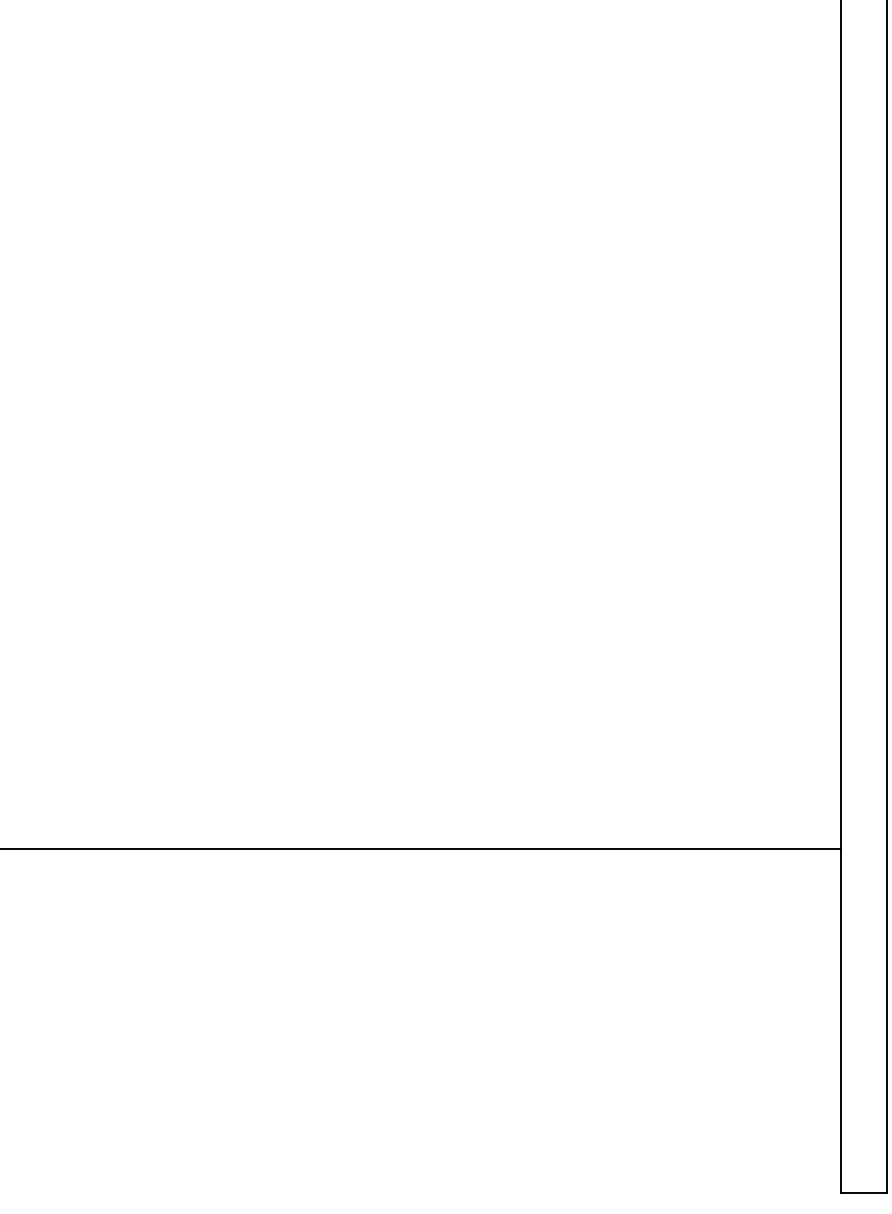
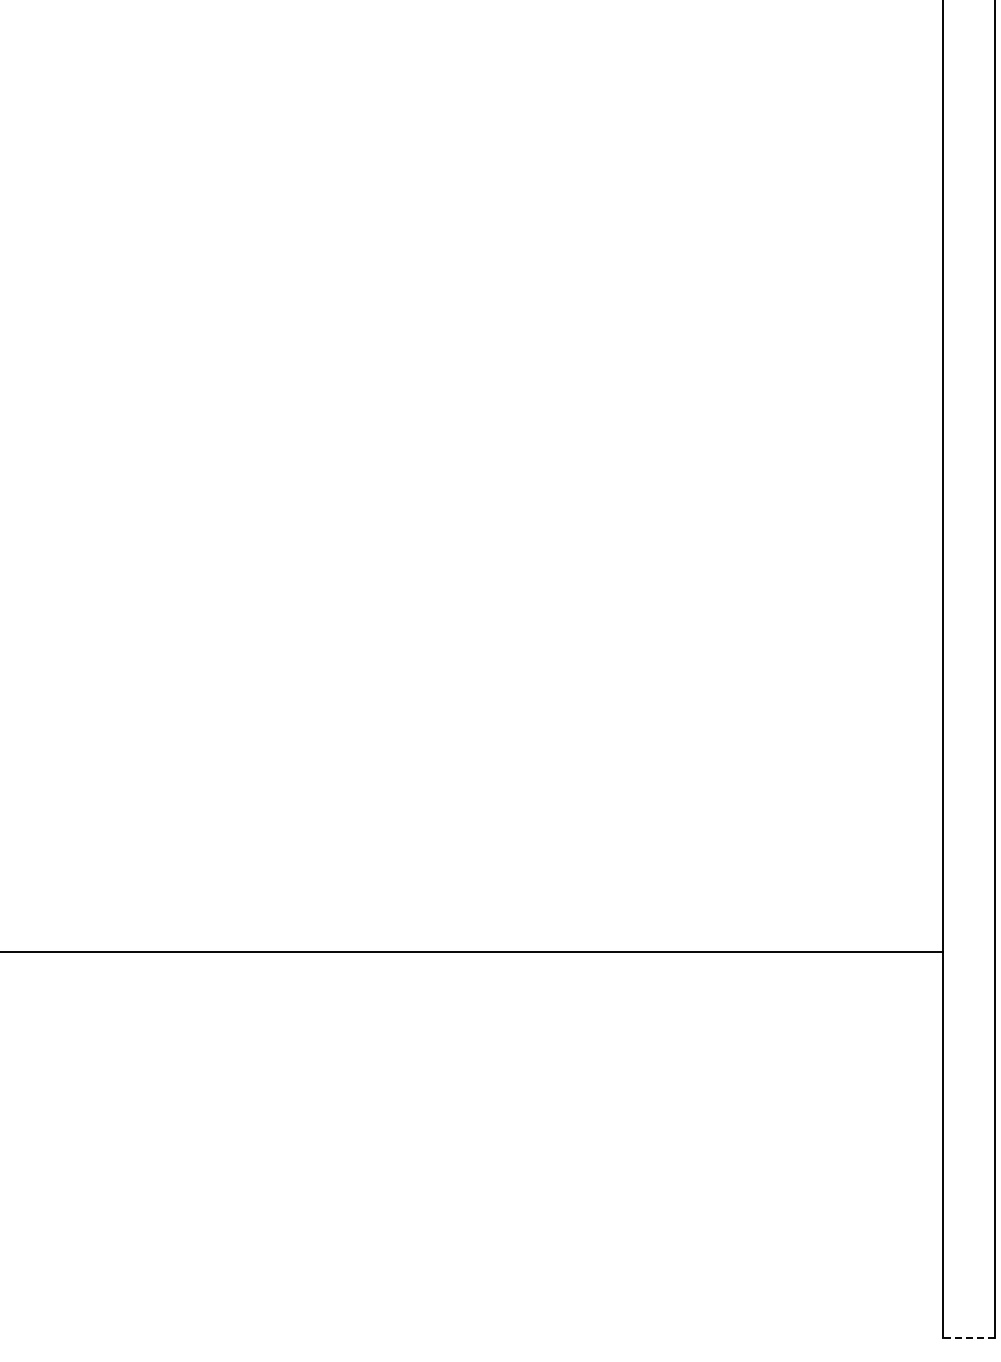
line: (863, 1192) -> (969, 1338), solid -> dashed

